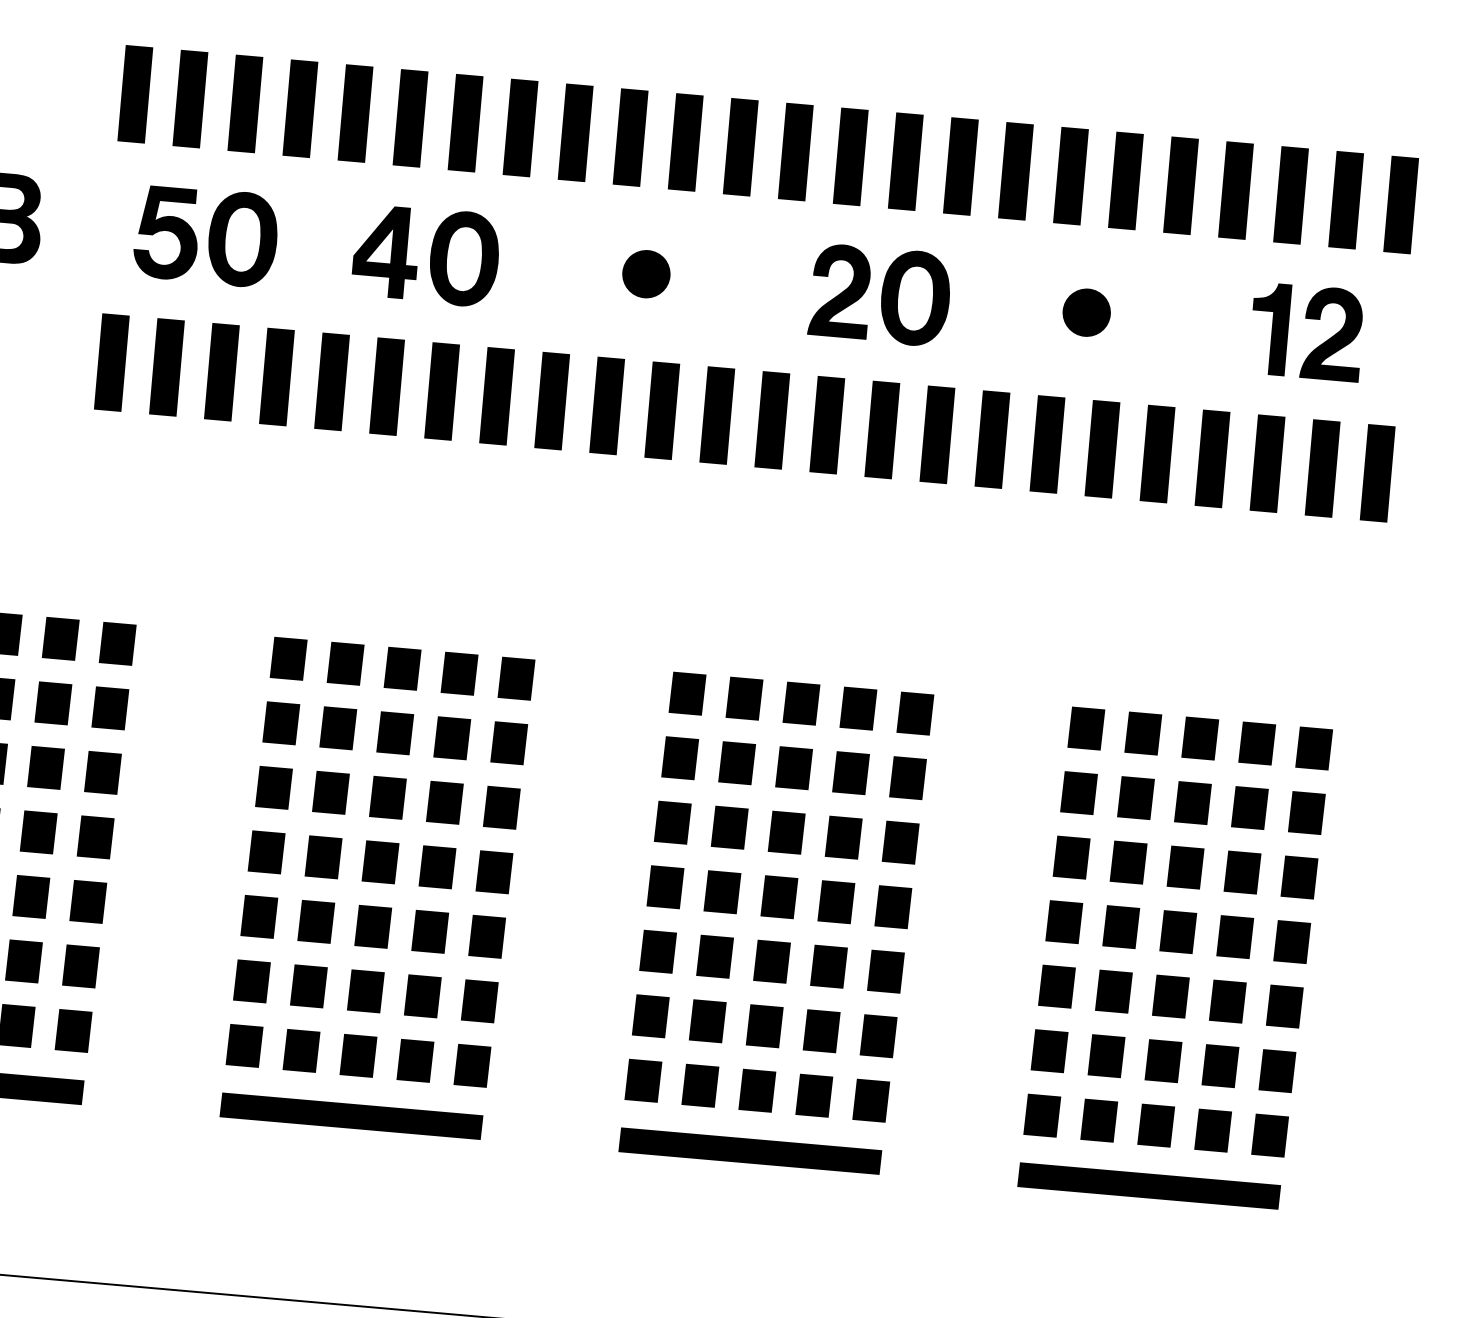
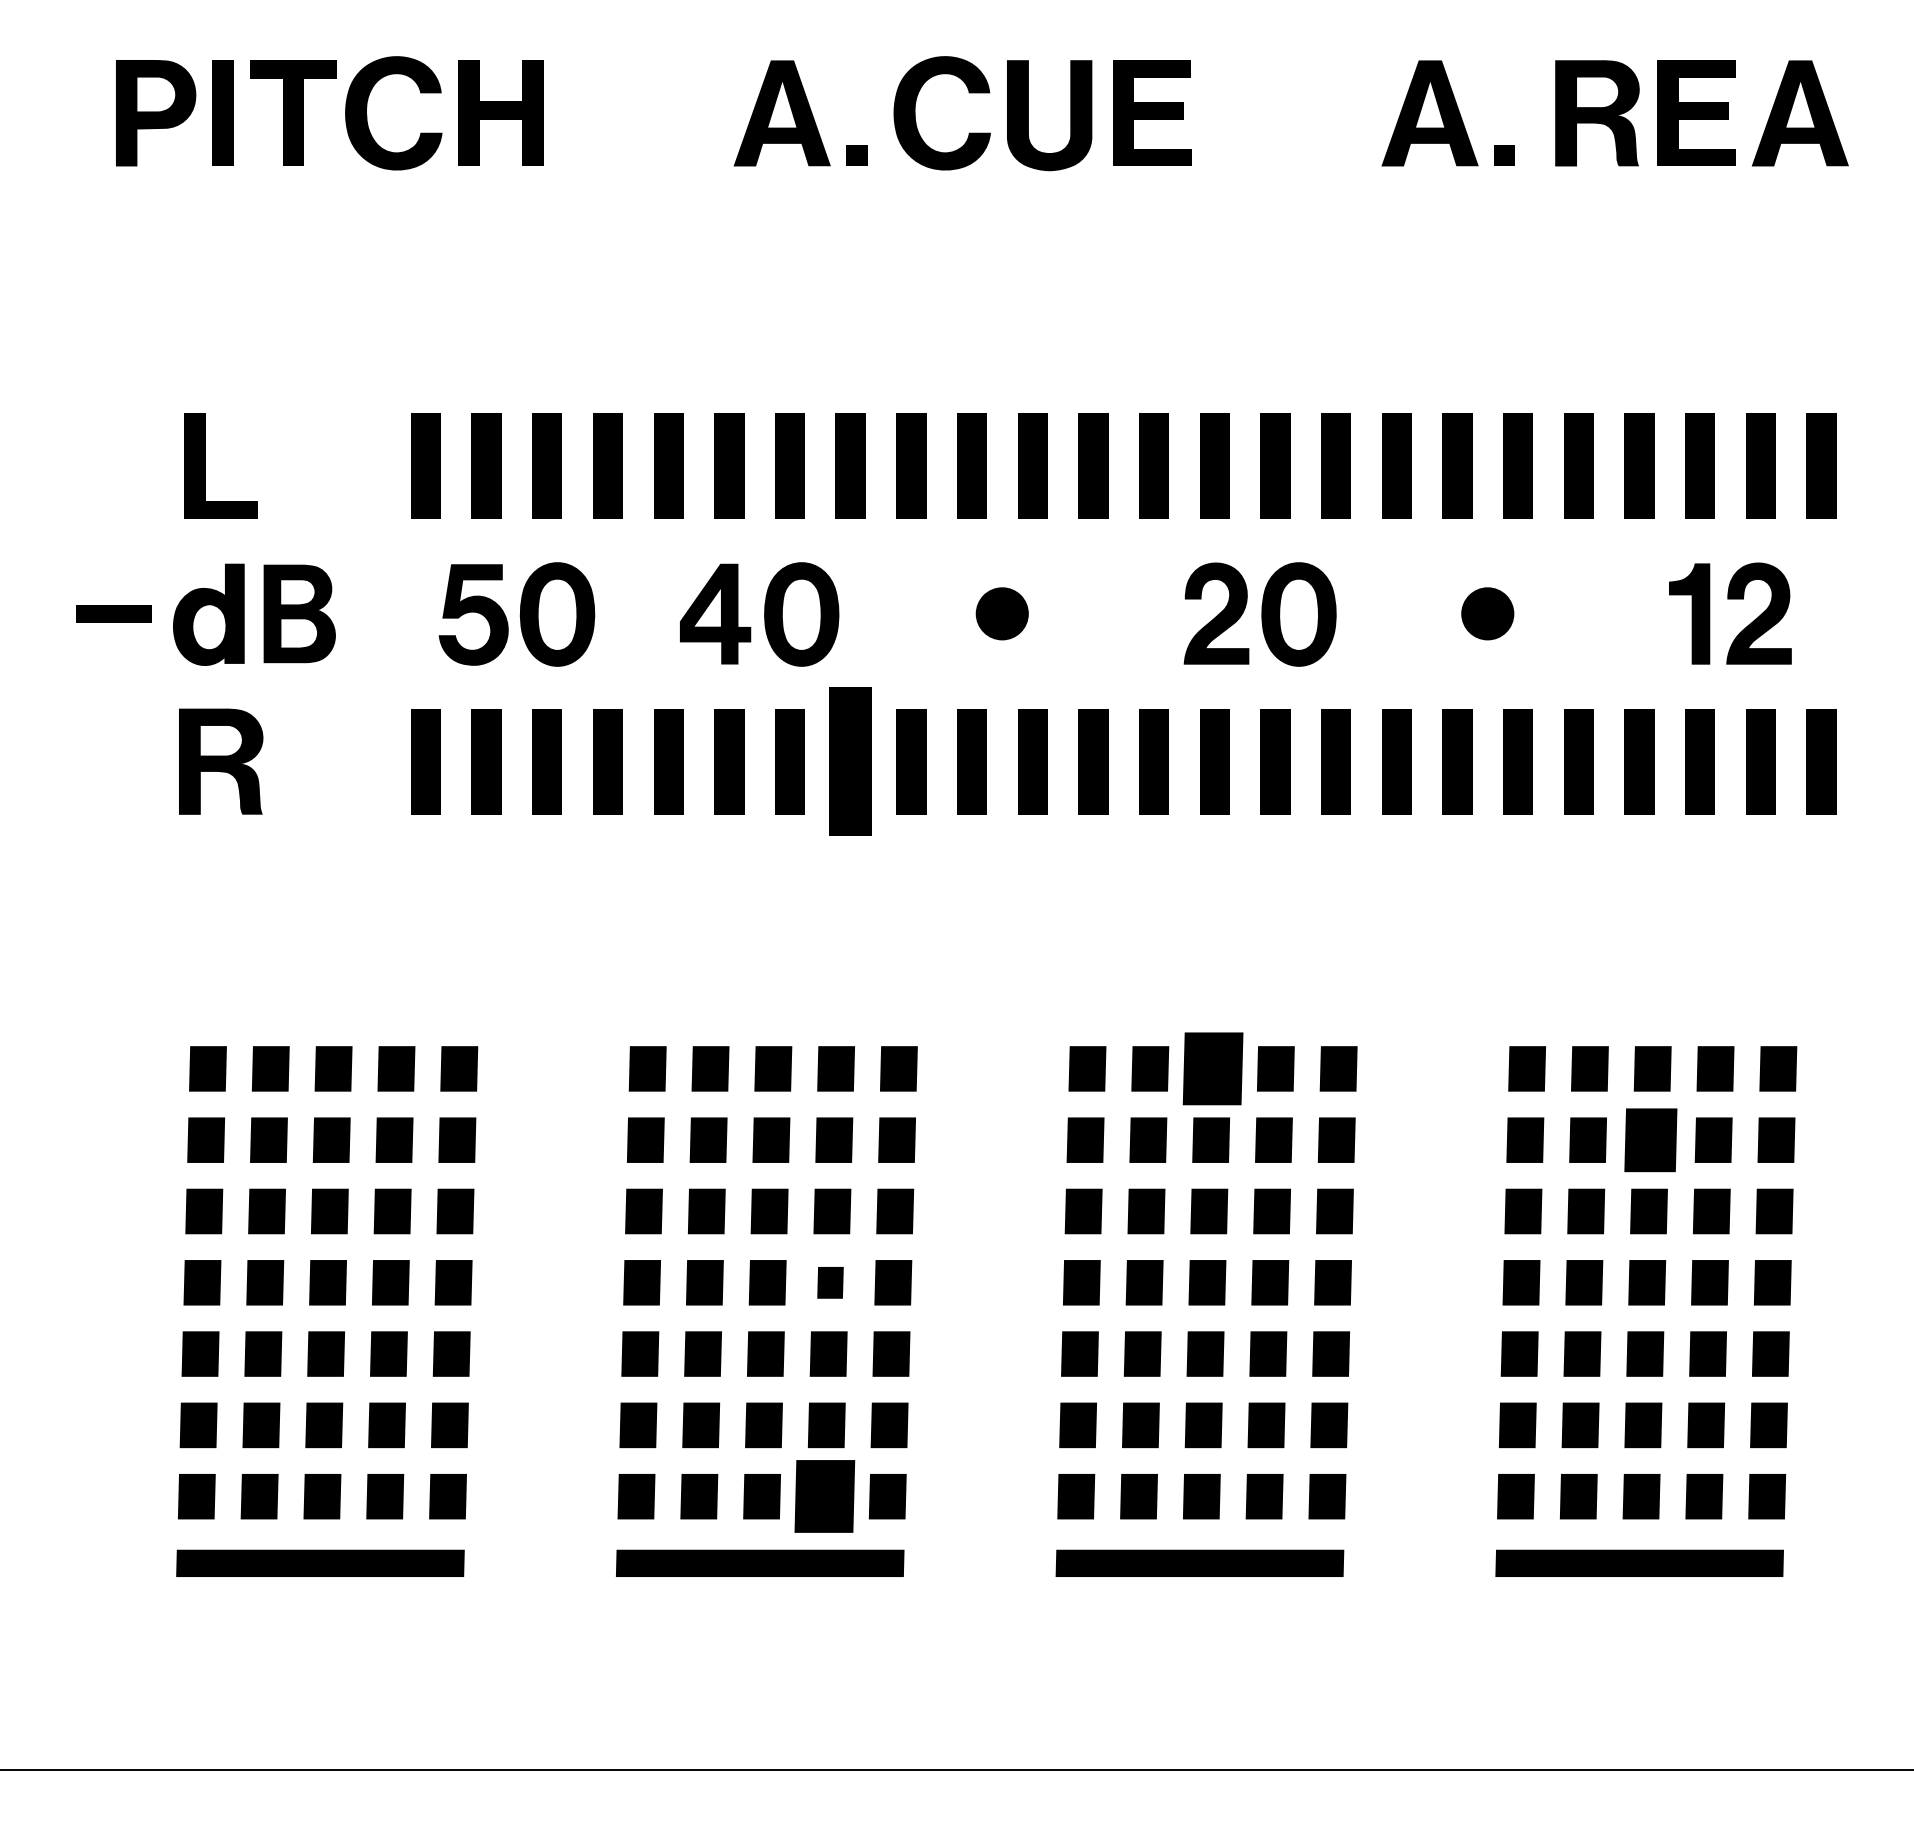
part: (497, 396) -> (850, 761), size x1.4
part: (800, 703) -> (1212, 1068), size x1.6
part: (1192, 802) -> (1650, 1139), size x1.4
part: (437, 867) -> (830, 1282), size x0.7
part: (415, 1060) -> (824, 1496), size x1.6

